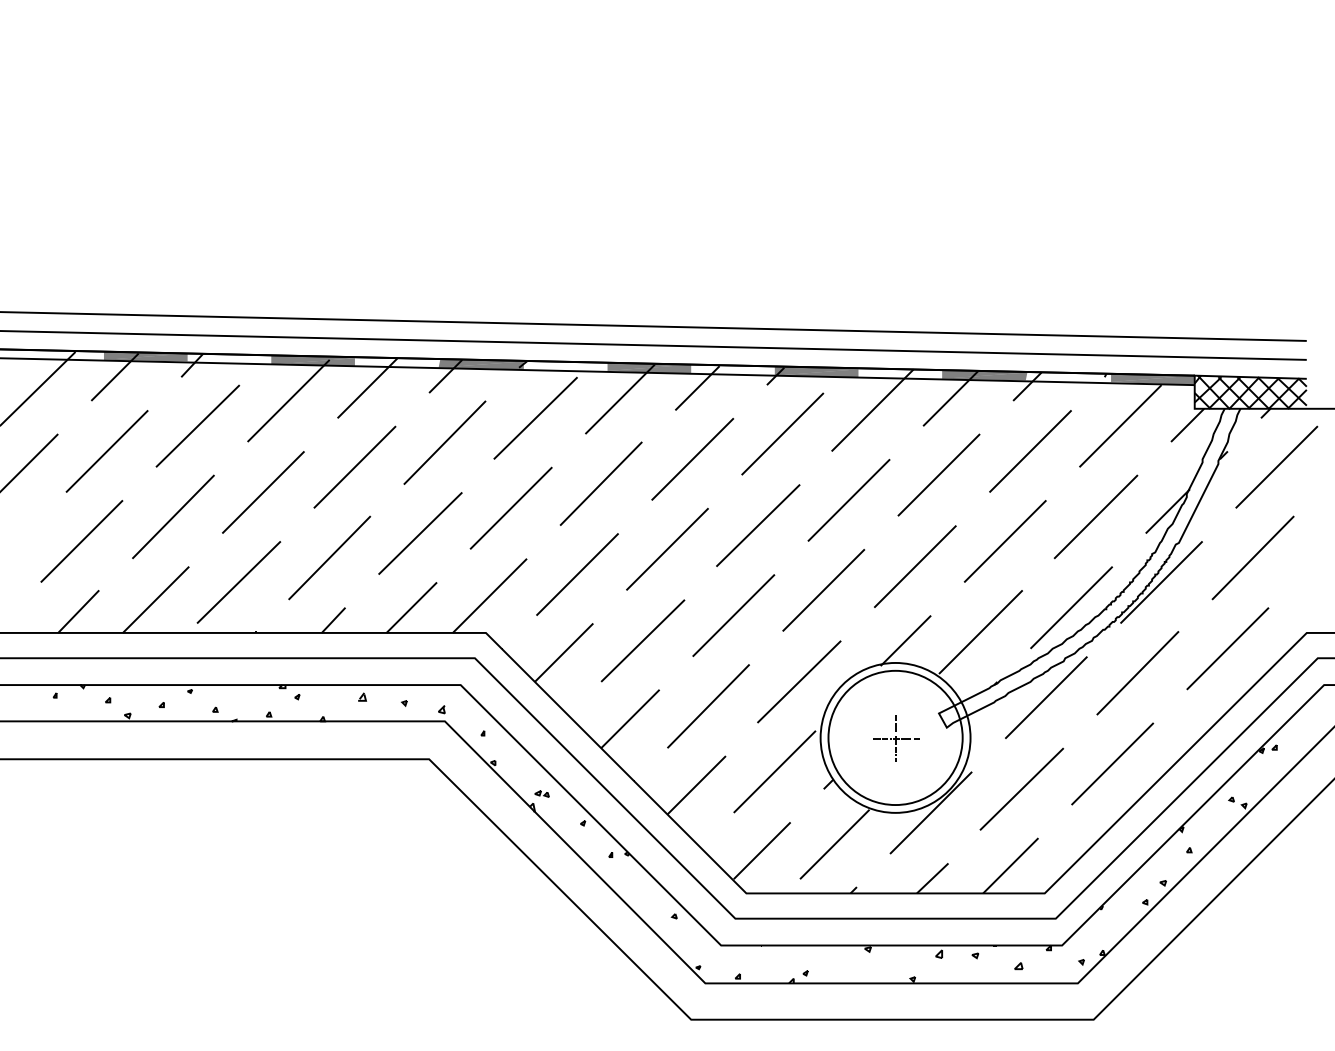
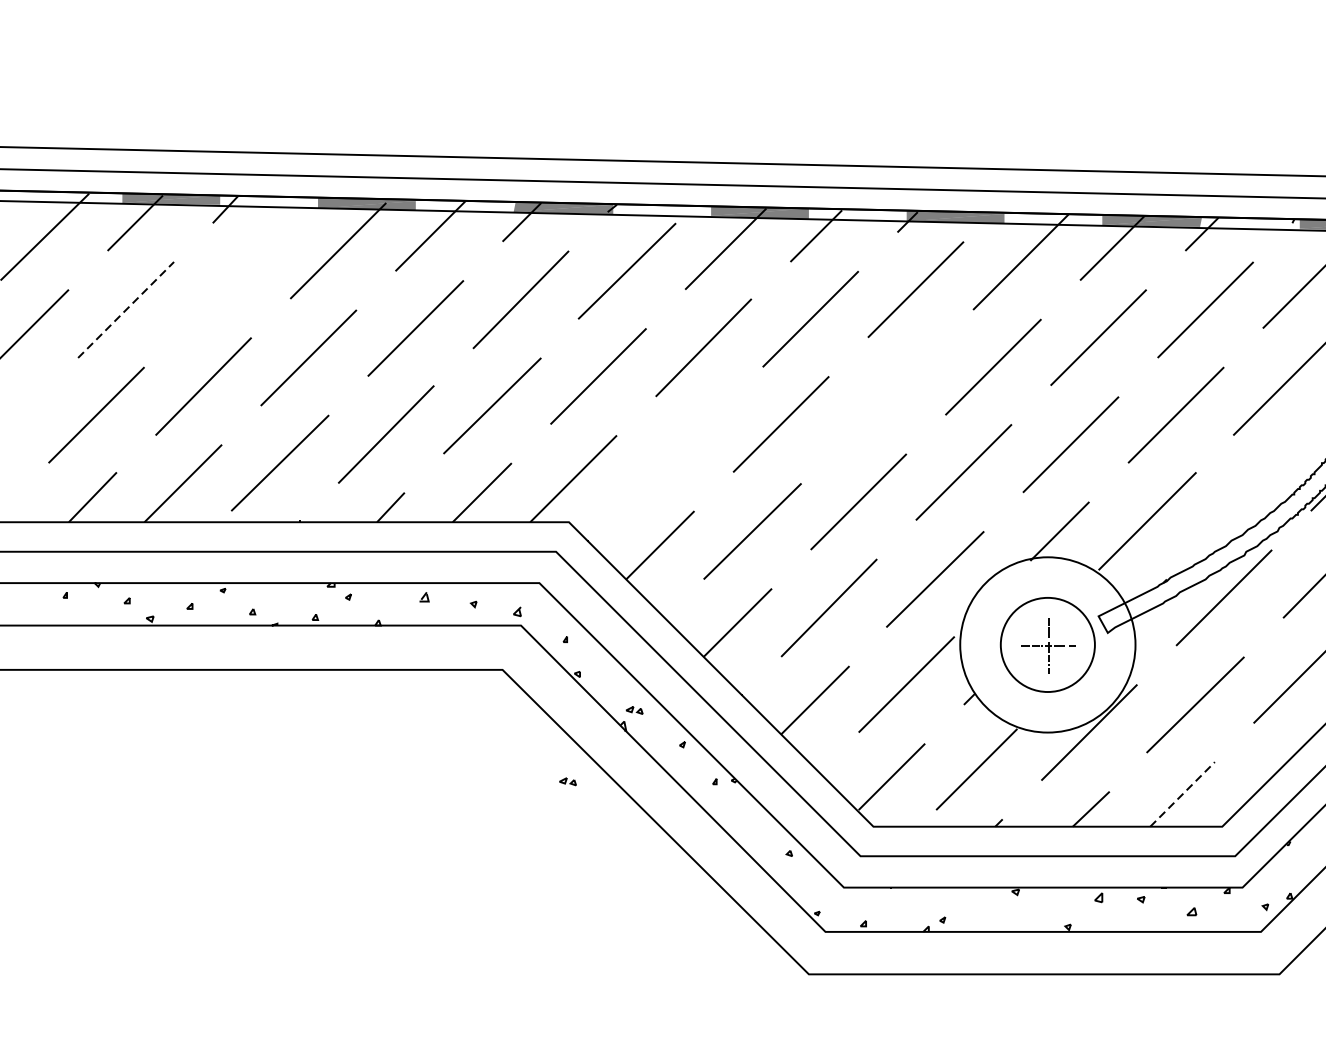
line: (197, 425) -> (231, 279), removed
line: (107, 451) -> (126, 310), solid -> dashed
line: (758, 525) -> (887, 396), removed
line: (577, 574) -> (676, 453), removed
line: (1071, 607) -> (1253, 492), removed
circle: (895, 737) -> (1047, 644), size x0.6
part: (484, 854) -> (567, 781), added
line: (1011, 865) -> (1183, 794), solid -> dashed

